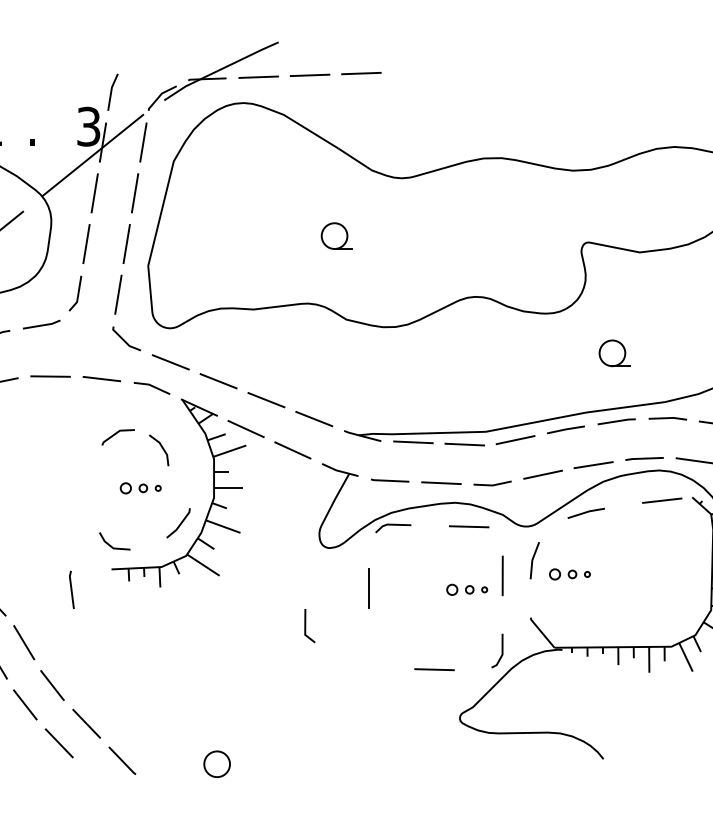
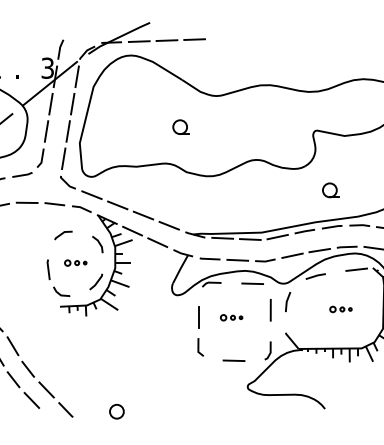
line: (160, 448) -> (98, 243), moved
part: (569, 574) -> (340, 309), moved
line: (71, 589) -> (48, 269), moved
part: (466, 589) -> (231, 317), moved
line: (307, 626) -> (199, 347), moved

